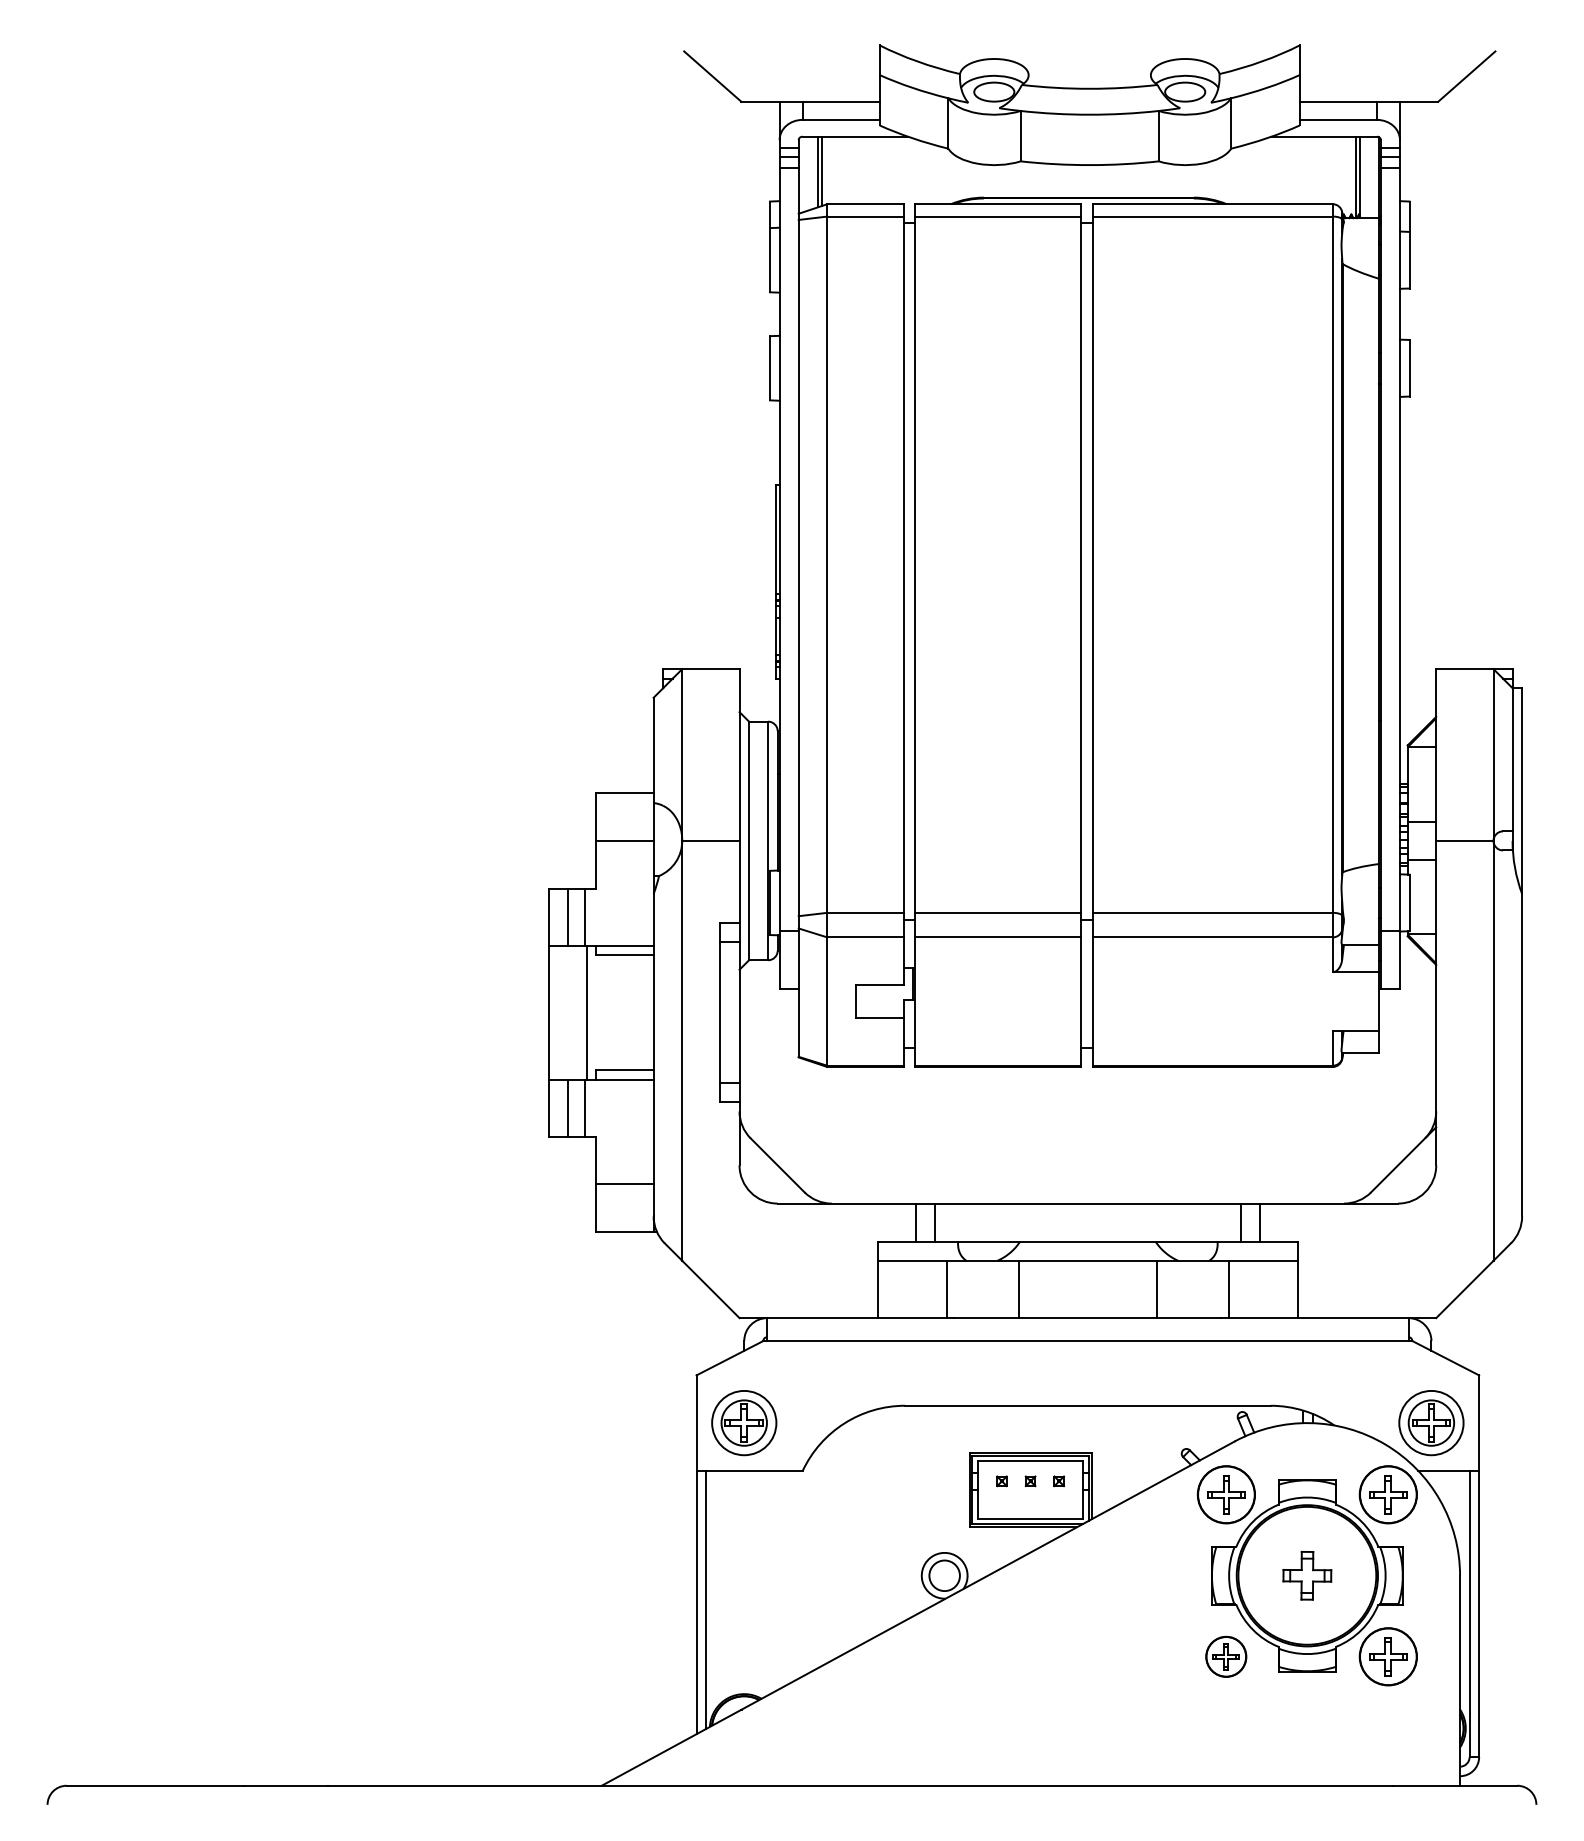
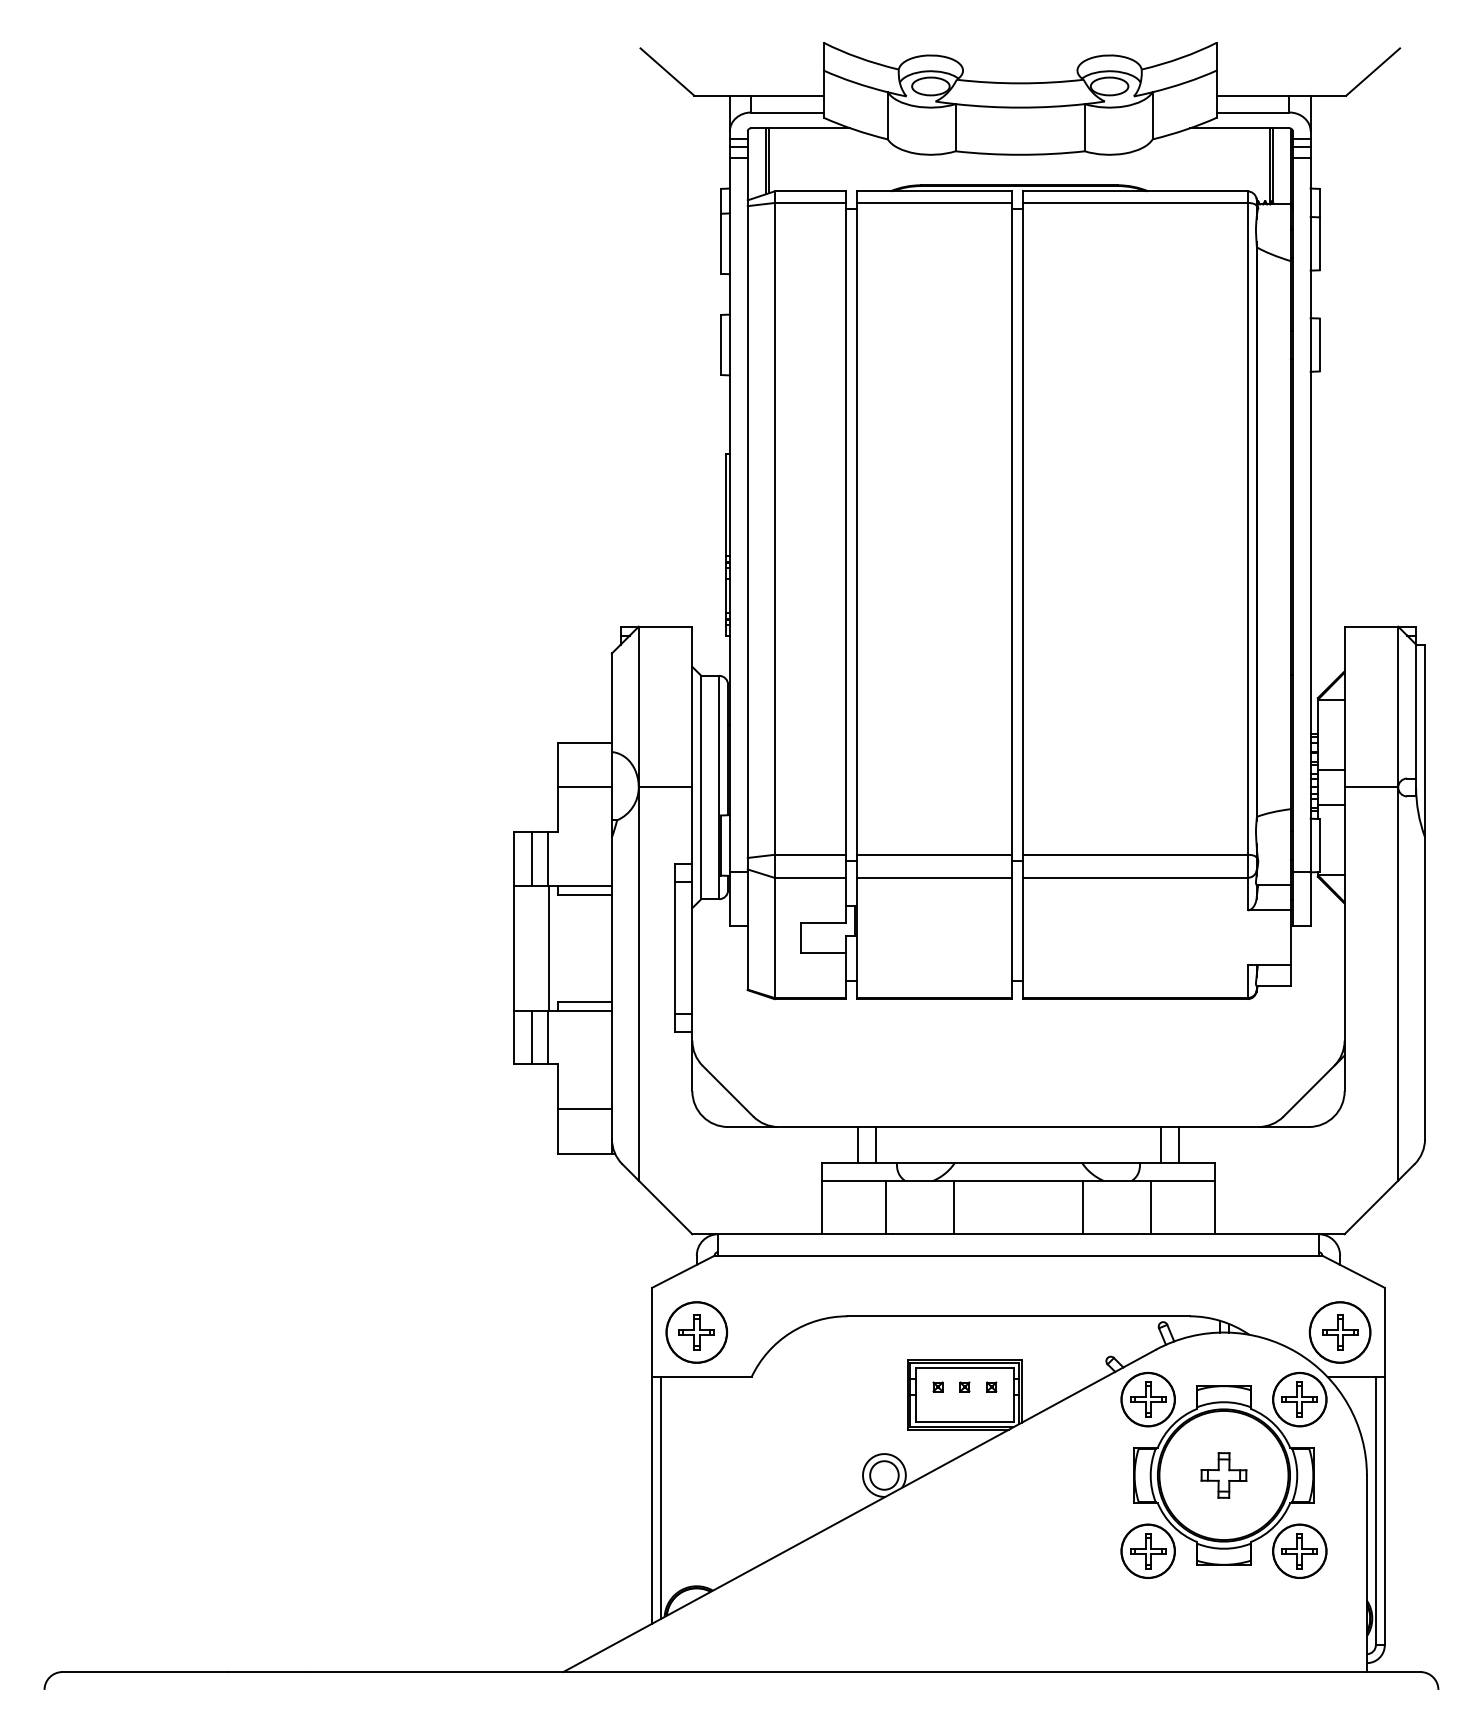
circle: (743, 1422) -> (696, 1331), size x1.43
circle: (1430, 1422) -> (1339, 1331), size x1.43
part: (1225, 1656) -> (1147, 1551), size x1.43

